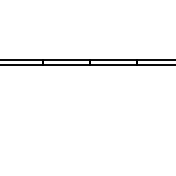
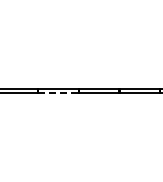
line: (67, 65) -> (59, 93), solid -> dashed

